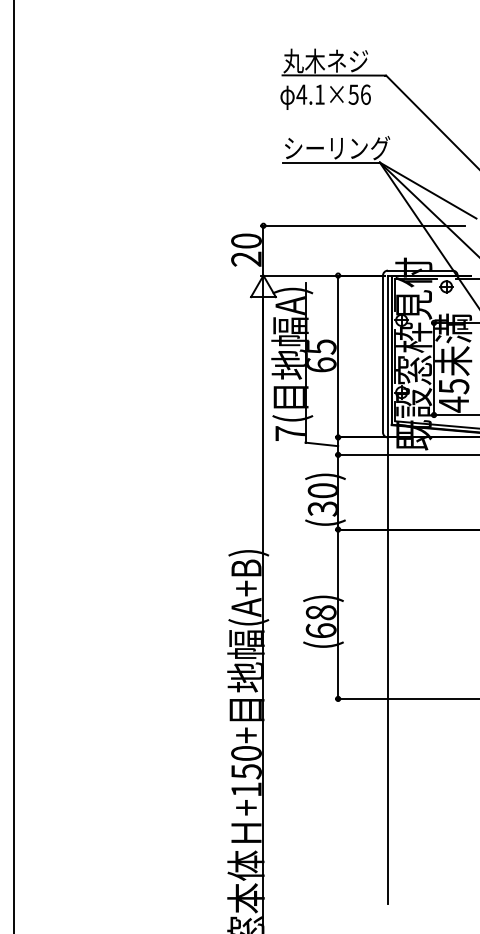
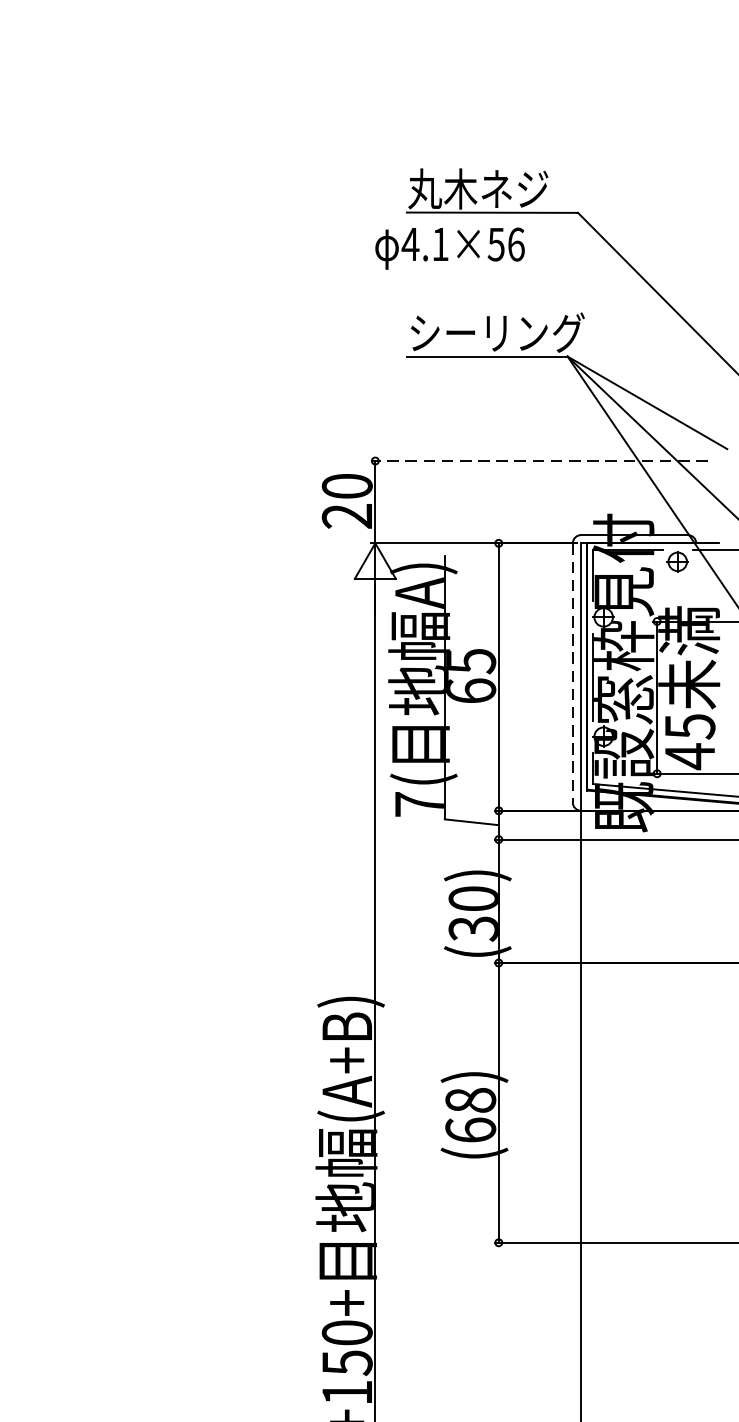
text: (325, 96) -> (449, 247), moved
line: (362, 225) -> (538, 460), solid -> dashed
line: (382, 354) -> (572, 673), solid -> dashed

